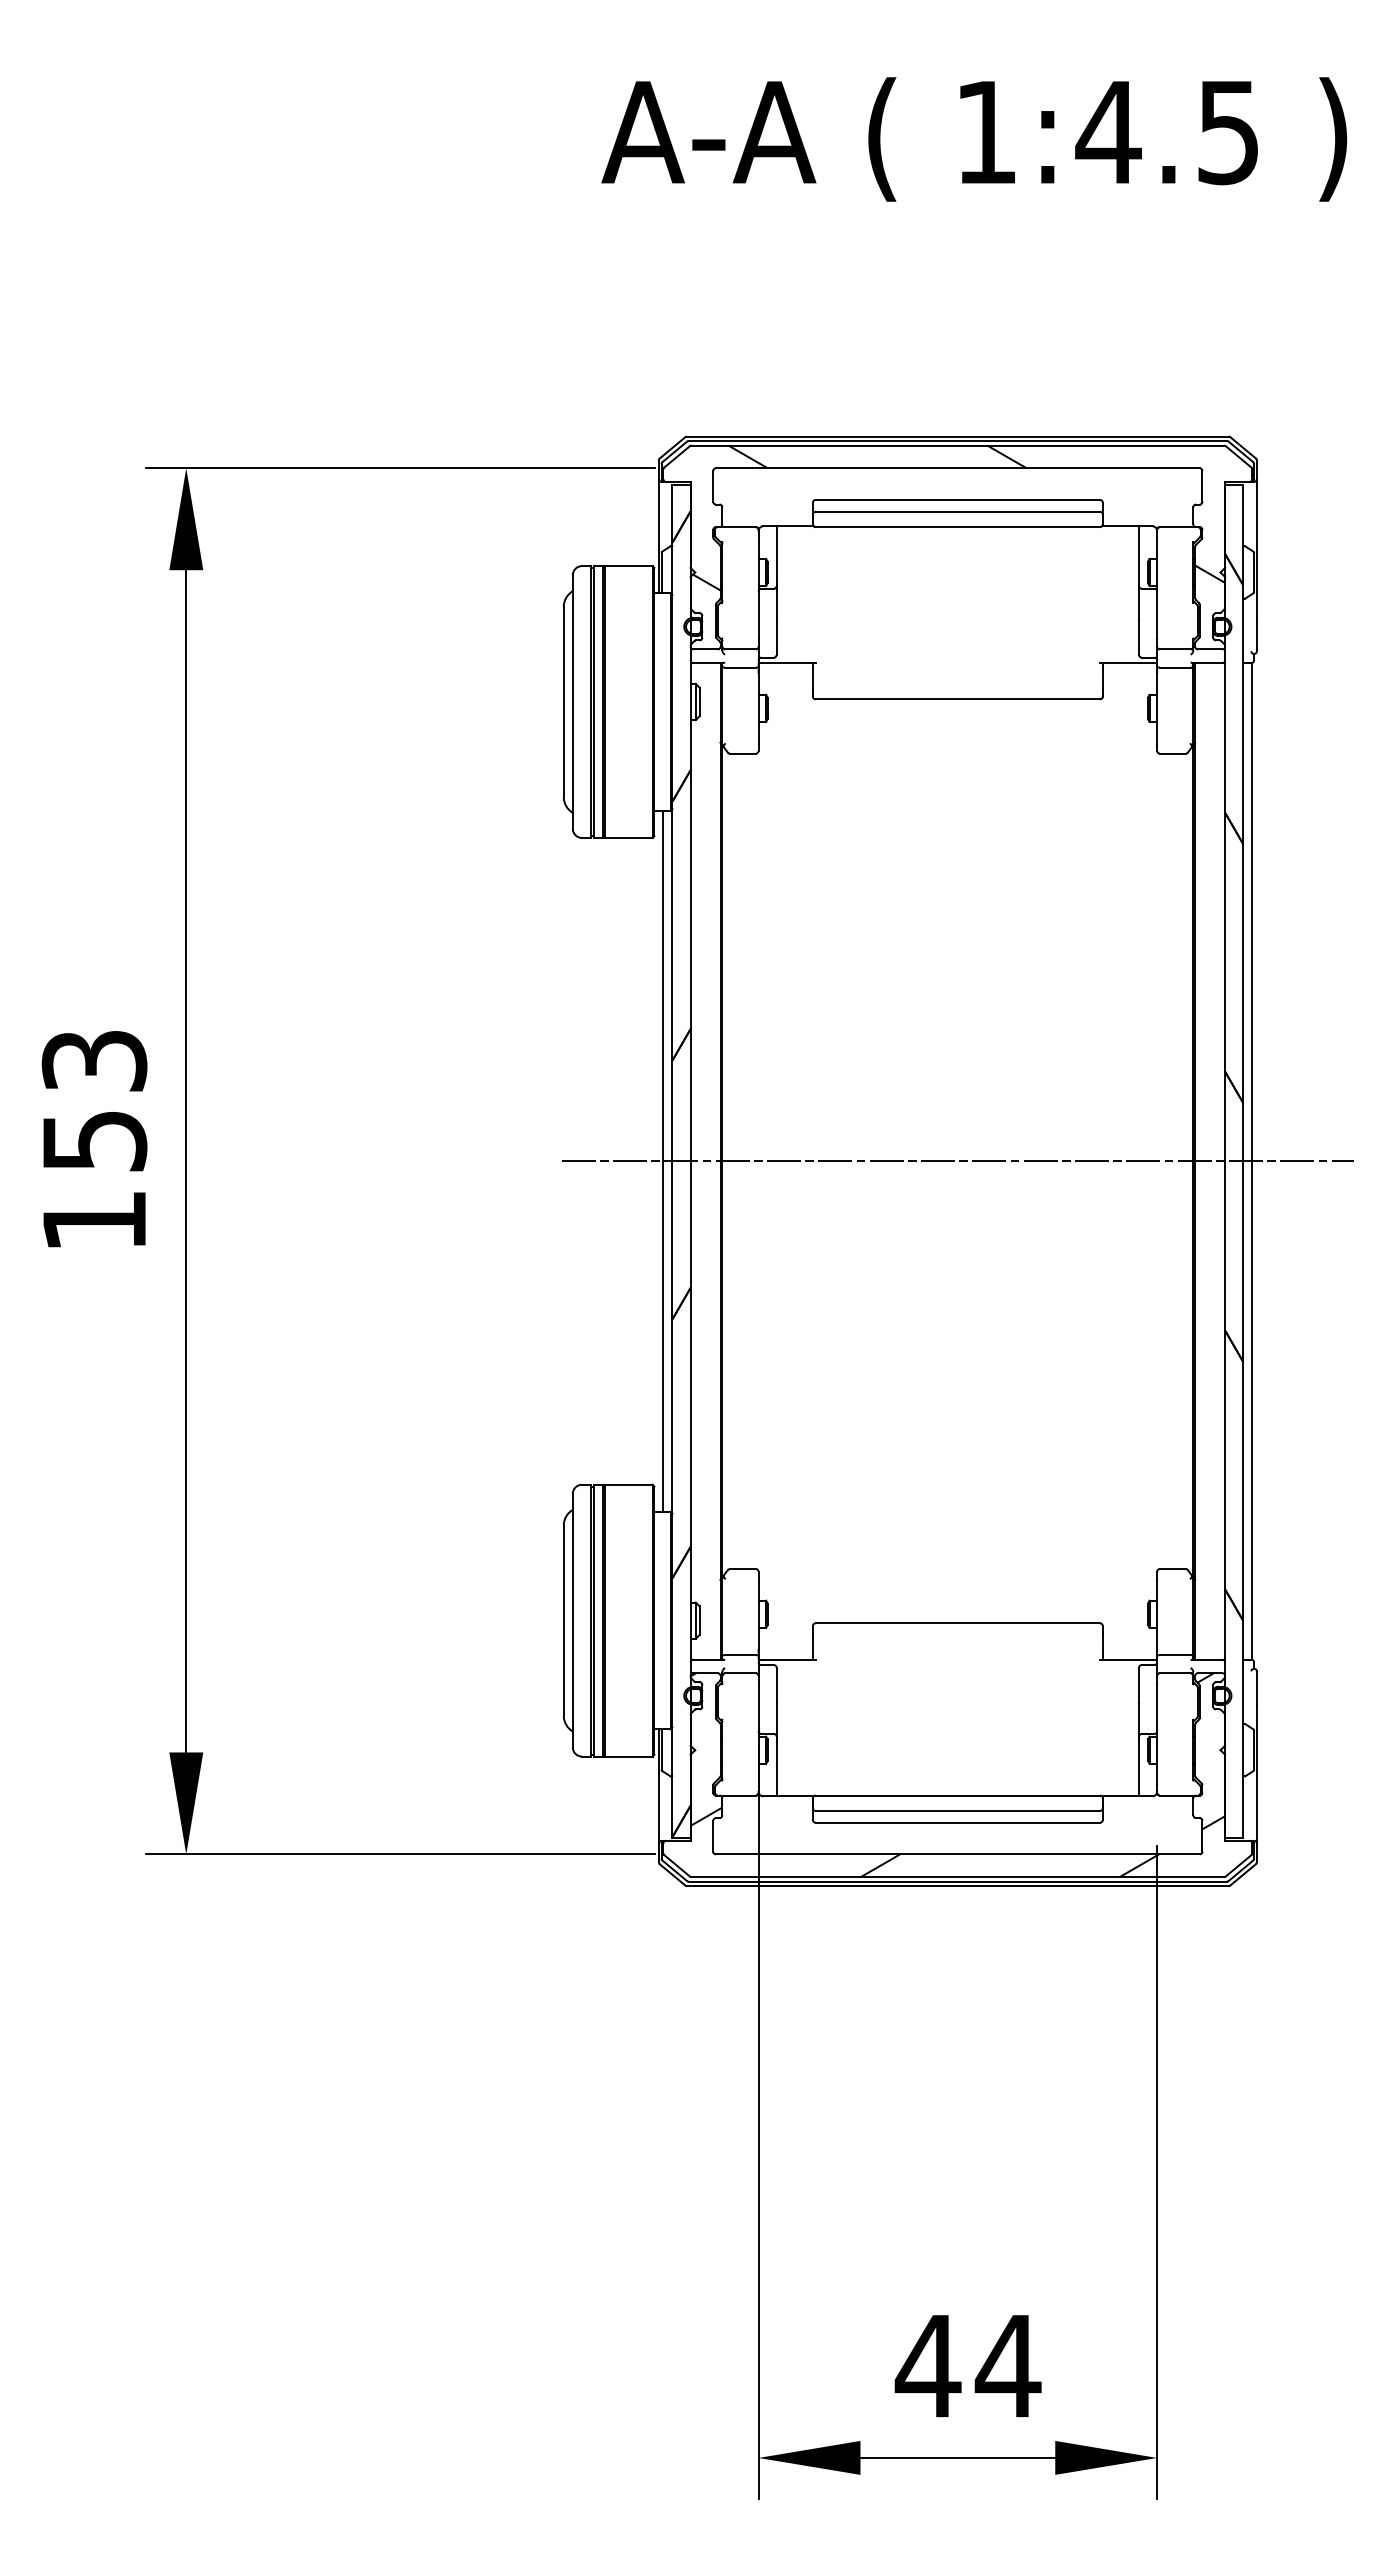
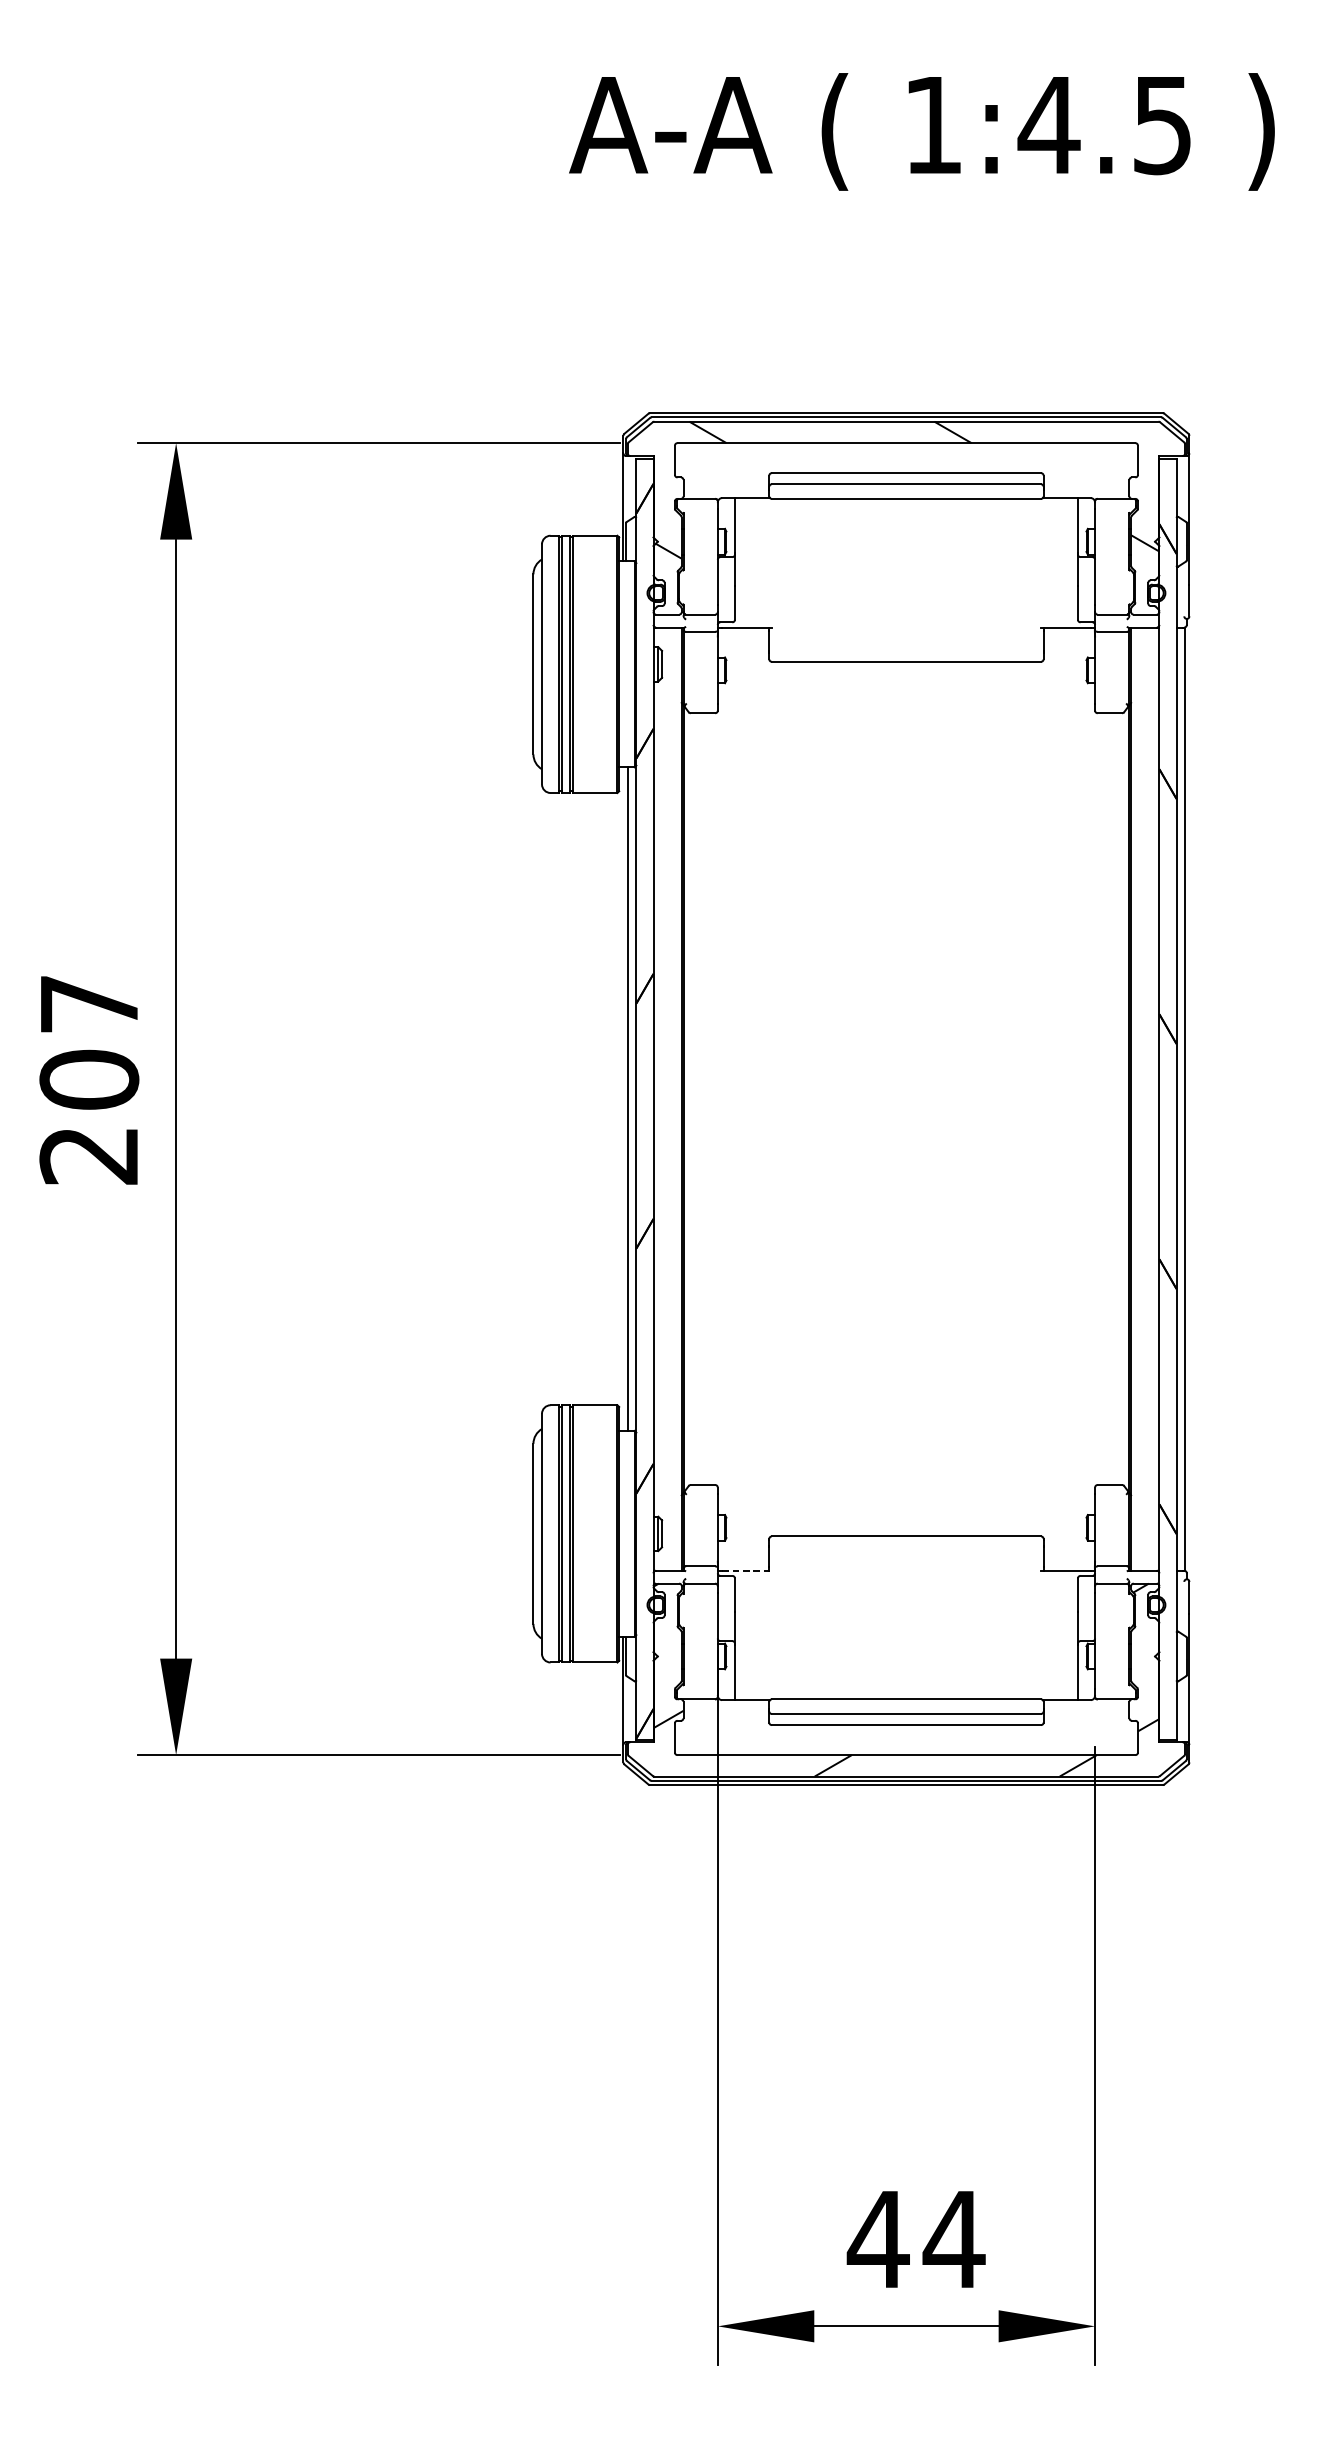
text: (94, 1141) -> (89, 1080), 153 -> 207
line: (957, 1161) -> (906, 1099), removed
line: (789, 1659) -> (747, 1570), solid -> dashed

